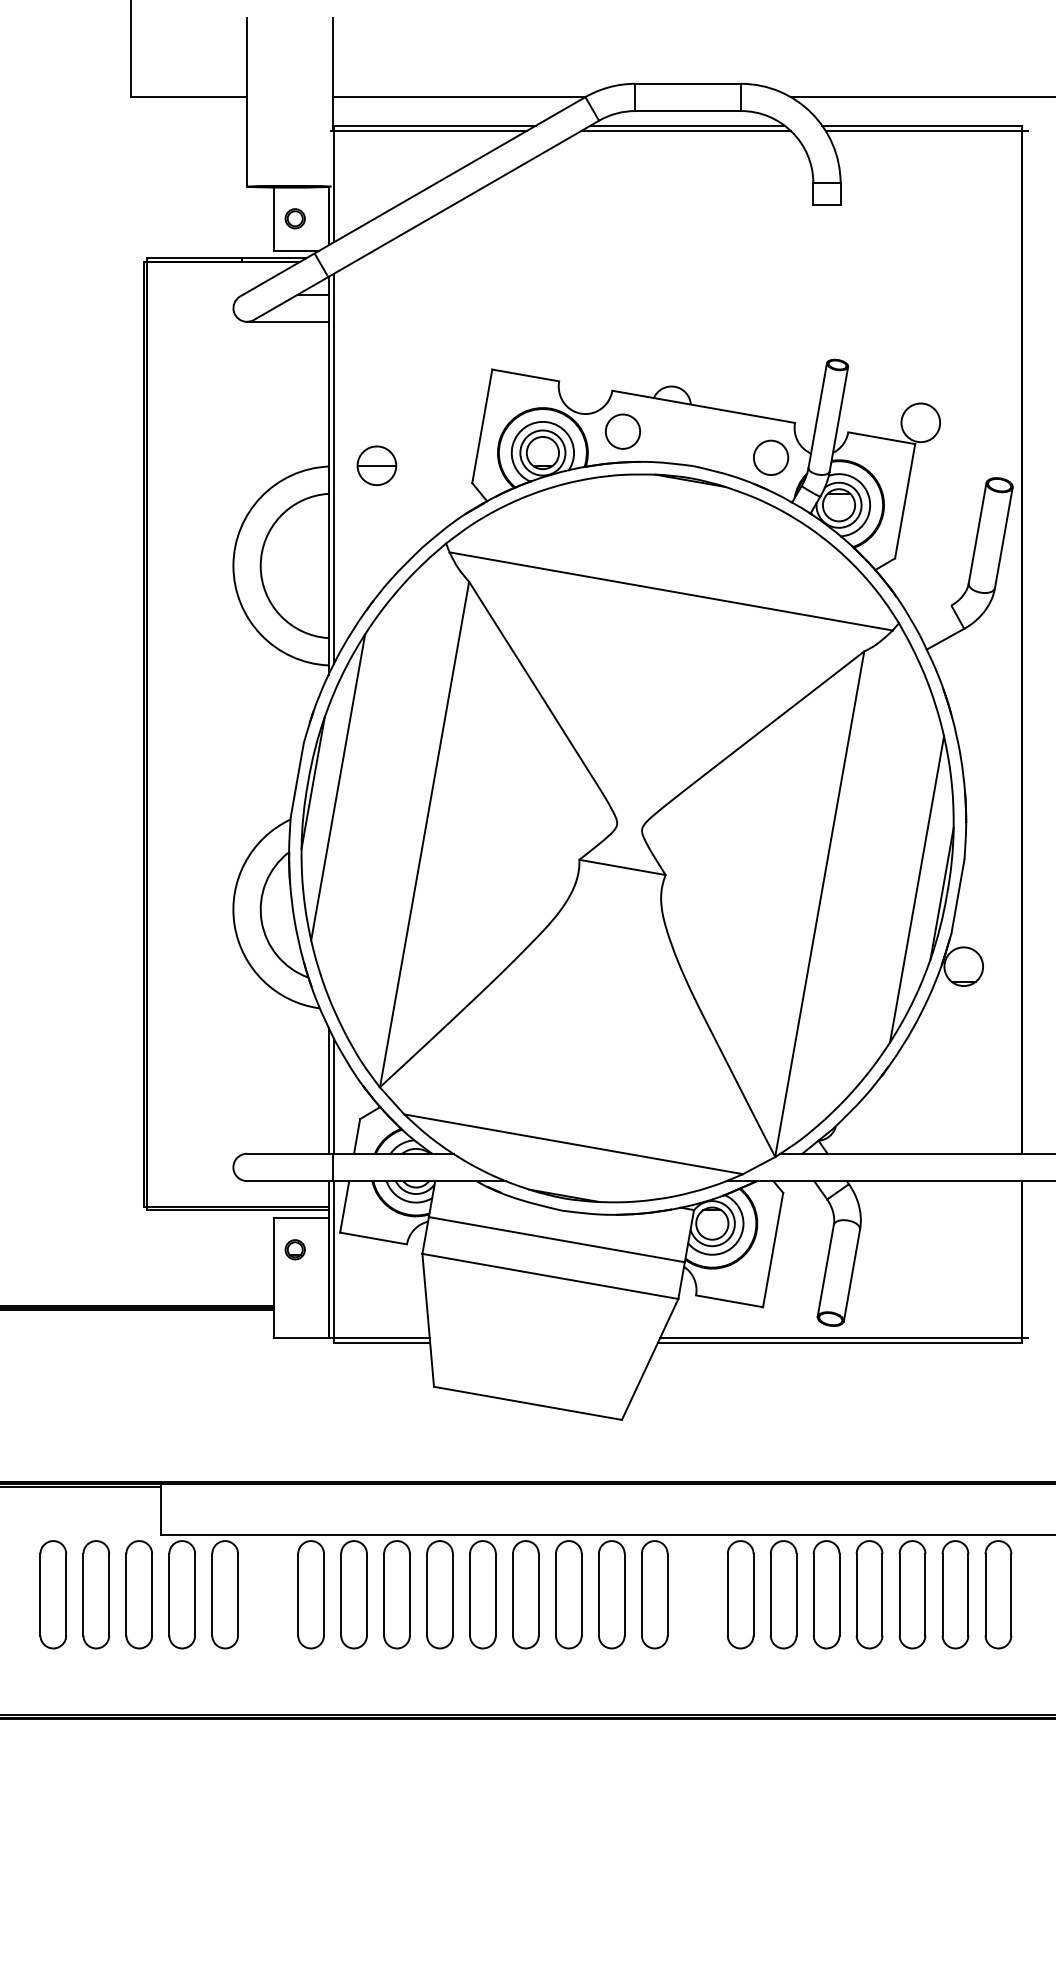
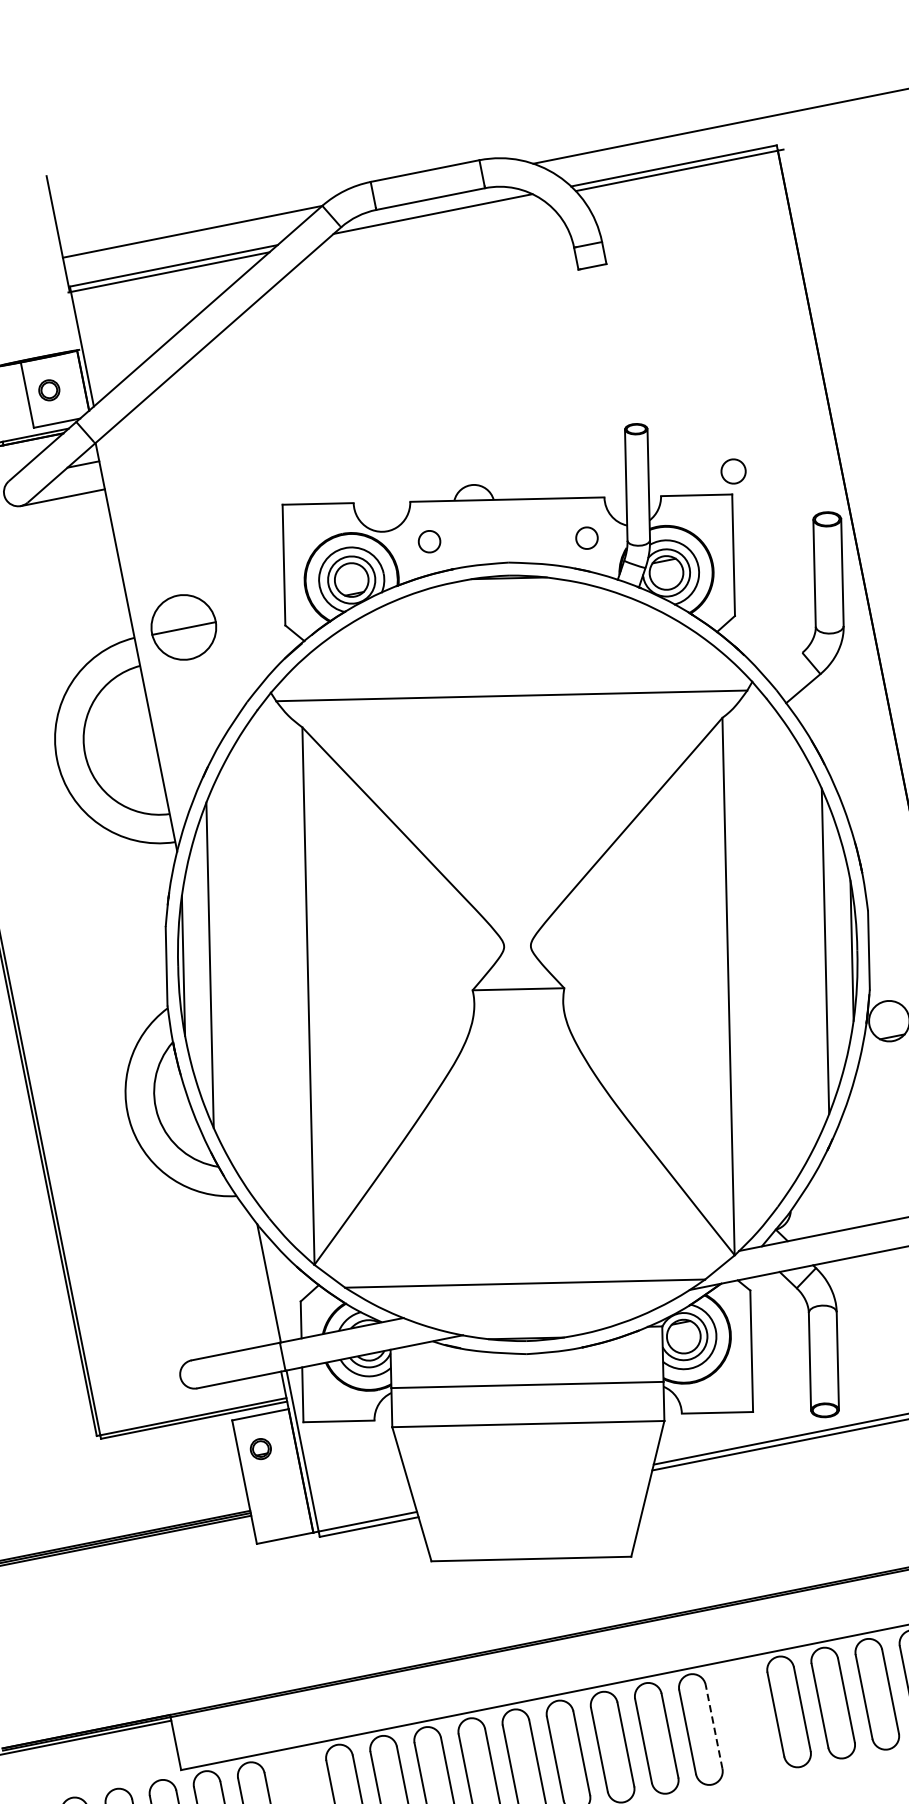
line: (685, 130) -> (431, 219), removed
circle: (920, 422) -> (733, 471), size x0.6
circle: (622, 431) -> (429, 541), size x0.6
circle: (770, 457) -> (586, 537), size x0.6
part: (376, 465) -> (183, 627), size x1.6
line: (333, 468) -> (139, 638), removed
line: (328, 1090) -> (262, 1278), removed
line: (667, 1594) -> (713, 1726), solid -> dashed

